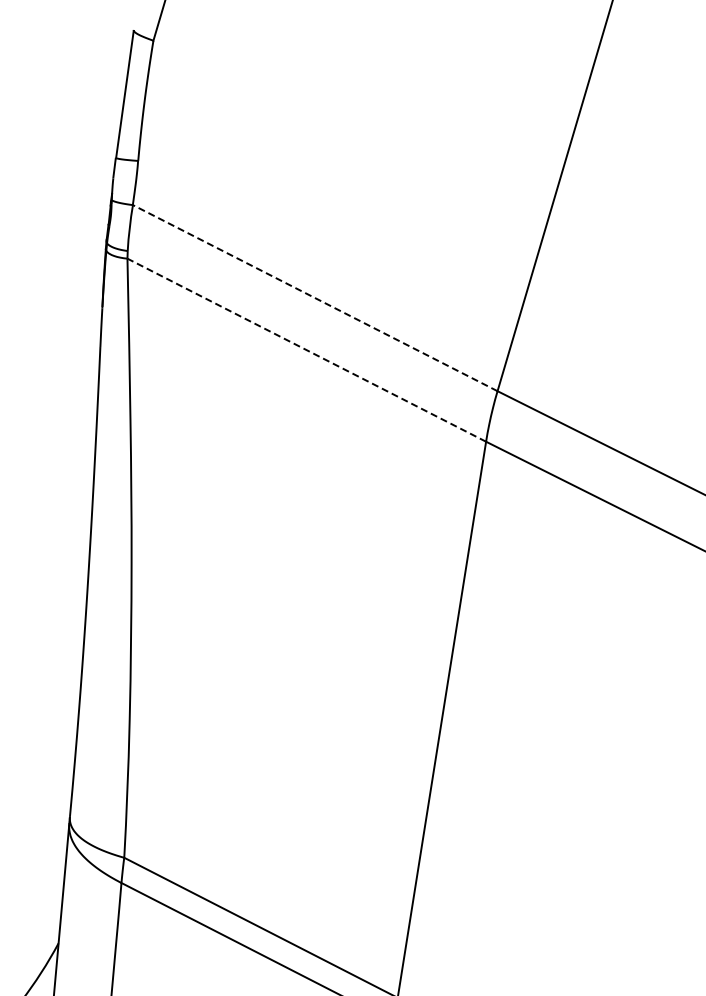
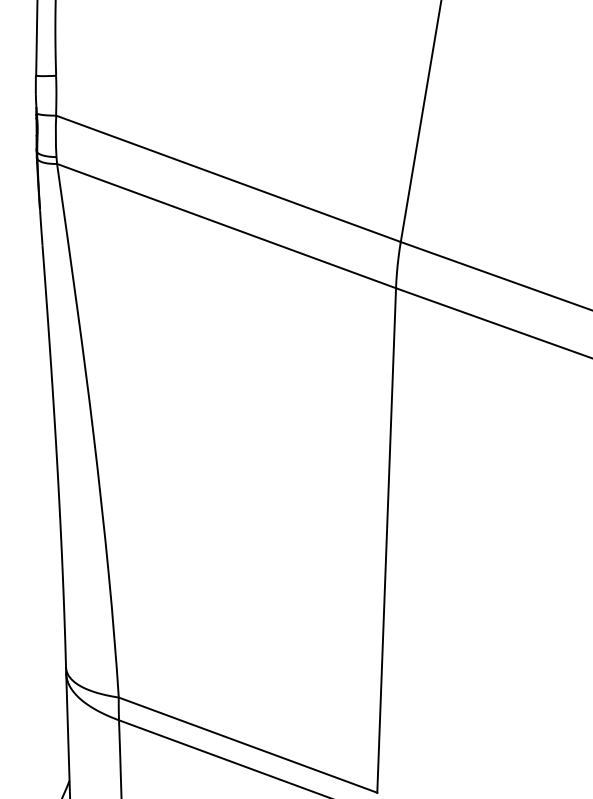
line: (315, 298) -> (228, 179), dashed -> solid
line: (306, 349) -> (226, 225), dashed -> solid

